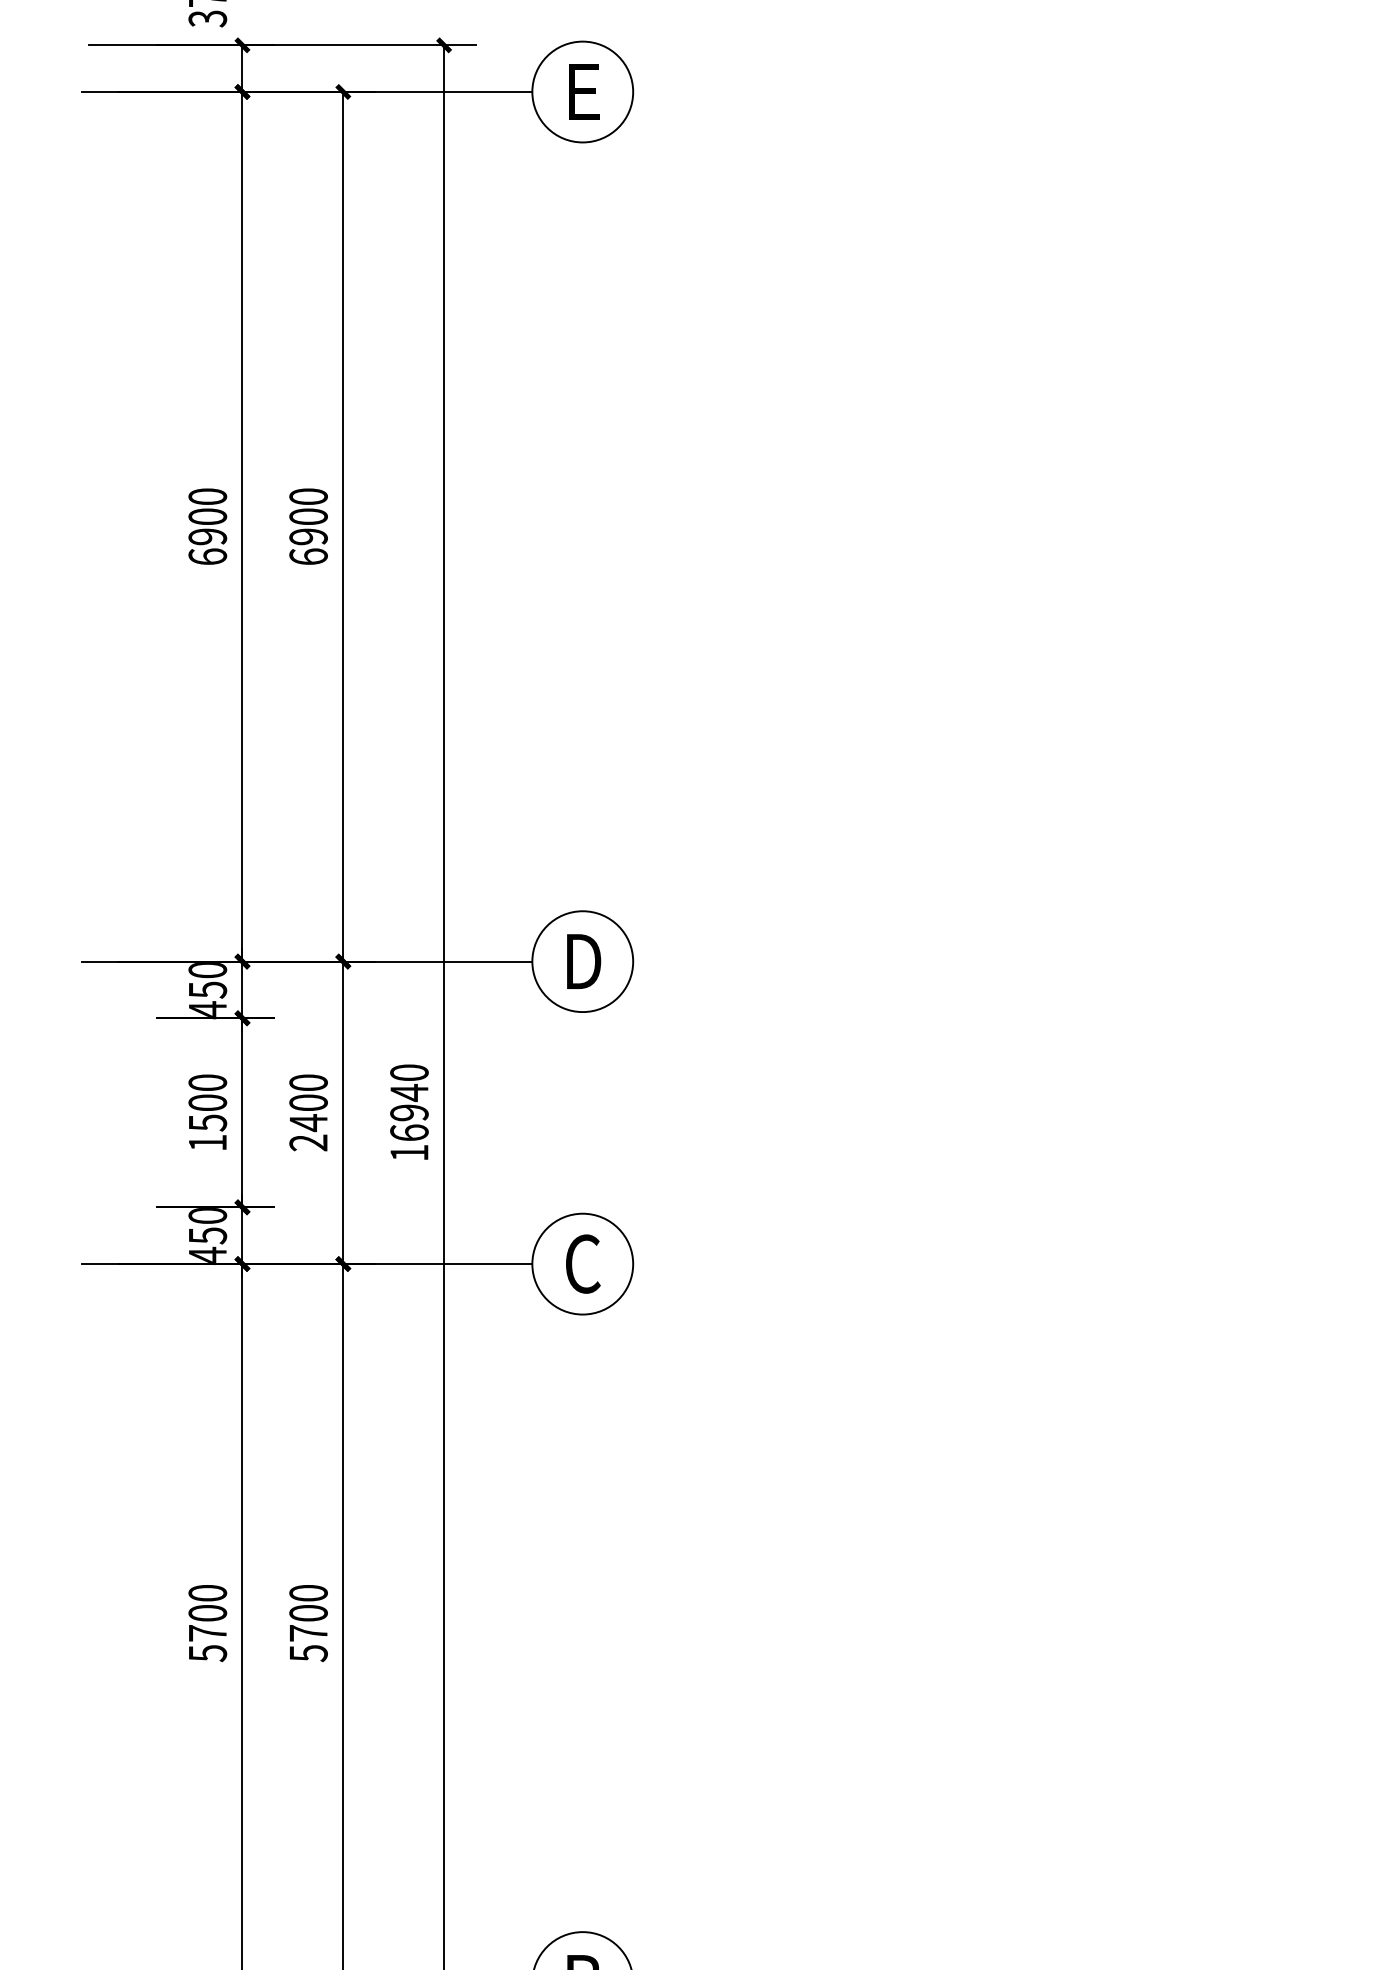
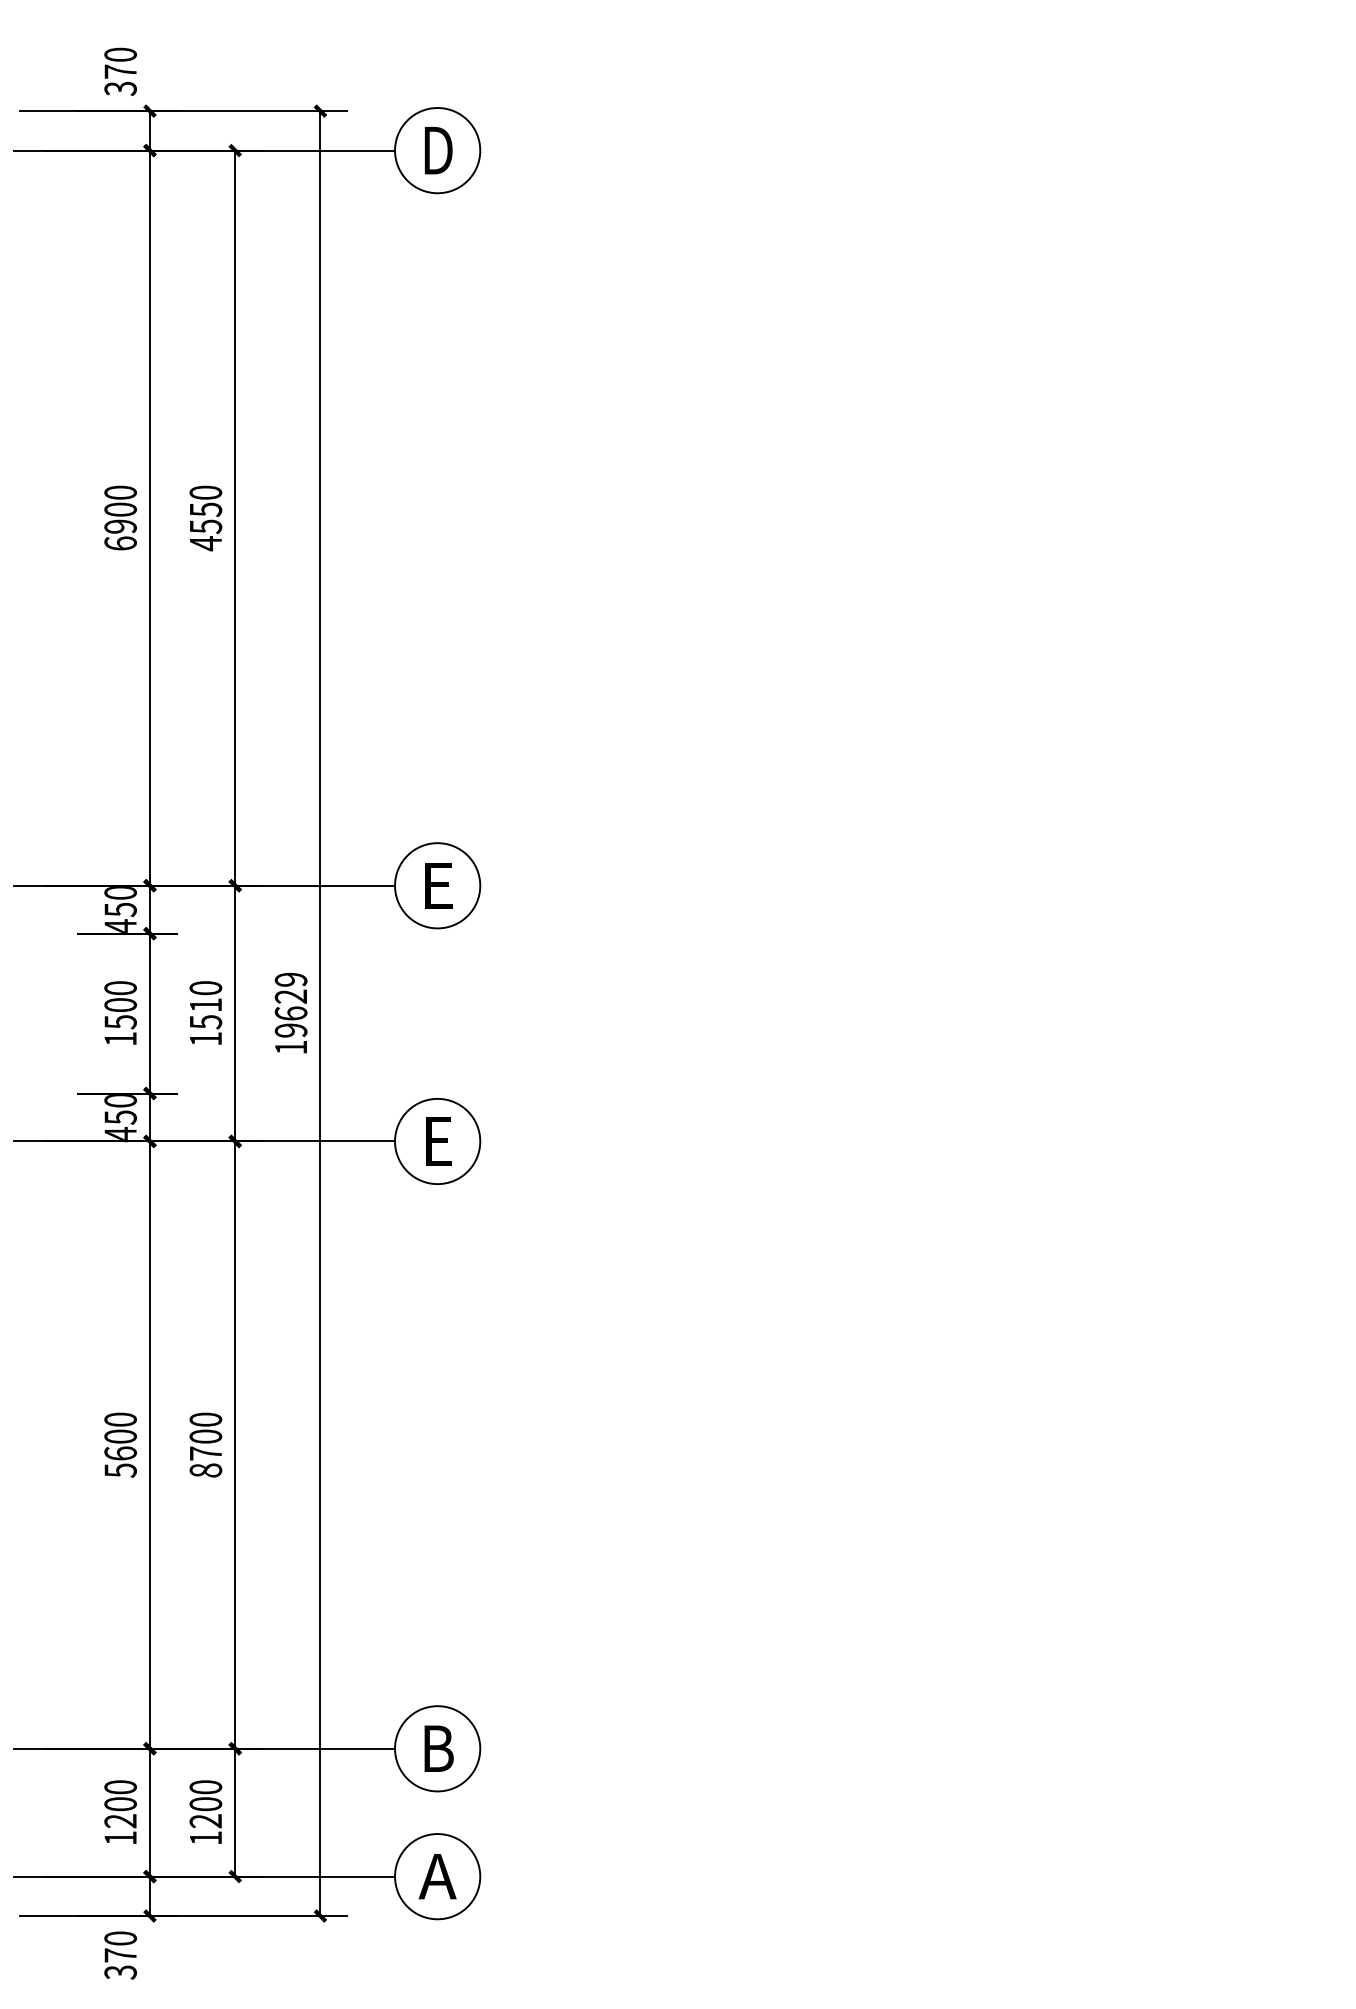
text: (583, 91) -> (438, 150), E -> D
text: (308, 536) -> (205, 526), 6900 -> 4550
text: (583, 961) -> (438, 885), D -> E
text: (408, 1102) -> (290, 1004), 16940 -> 19629
text: (308, 1123) -> (205, 1022), 2400 -> 1510
text: (582, 1264) -> (437, 1141), C -> E
text: (207, 1633) -> (120, 1453), 5700 -> 5600
text: (308, 1653) -> (205, 1470), 5700 -> 8700

